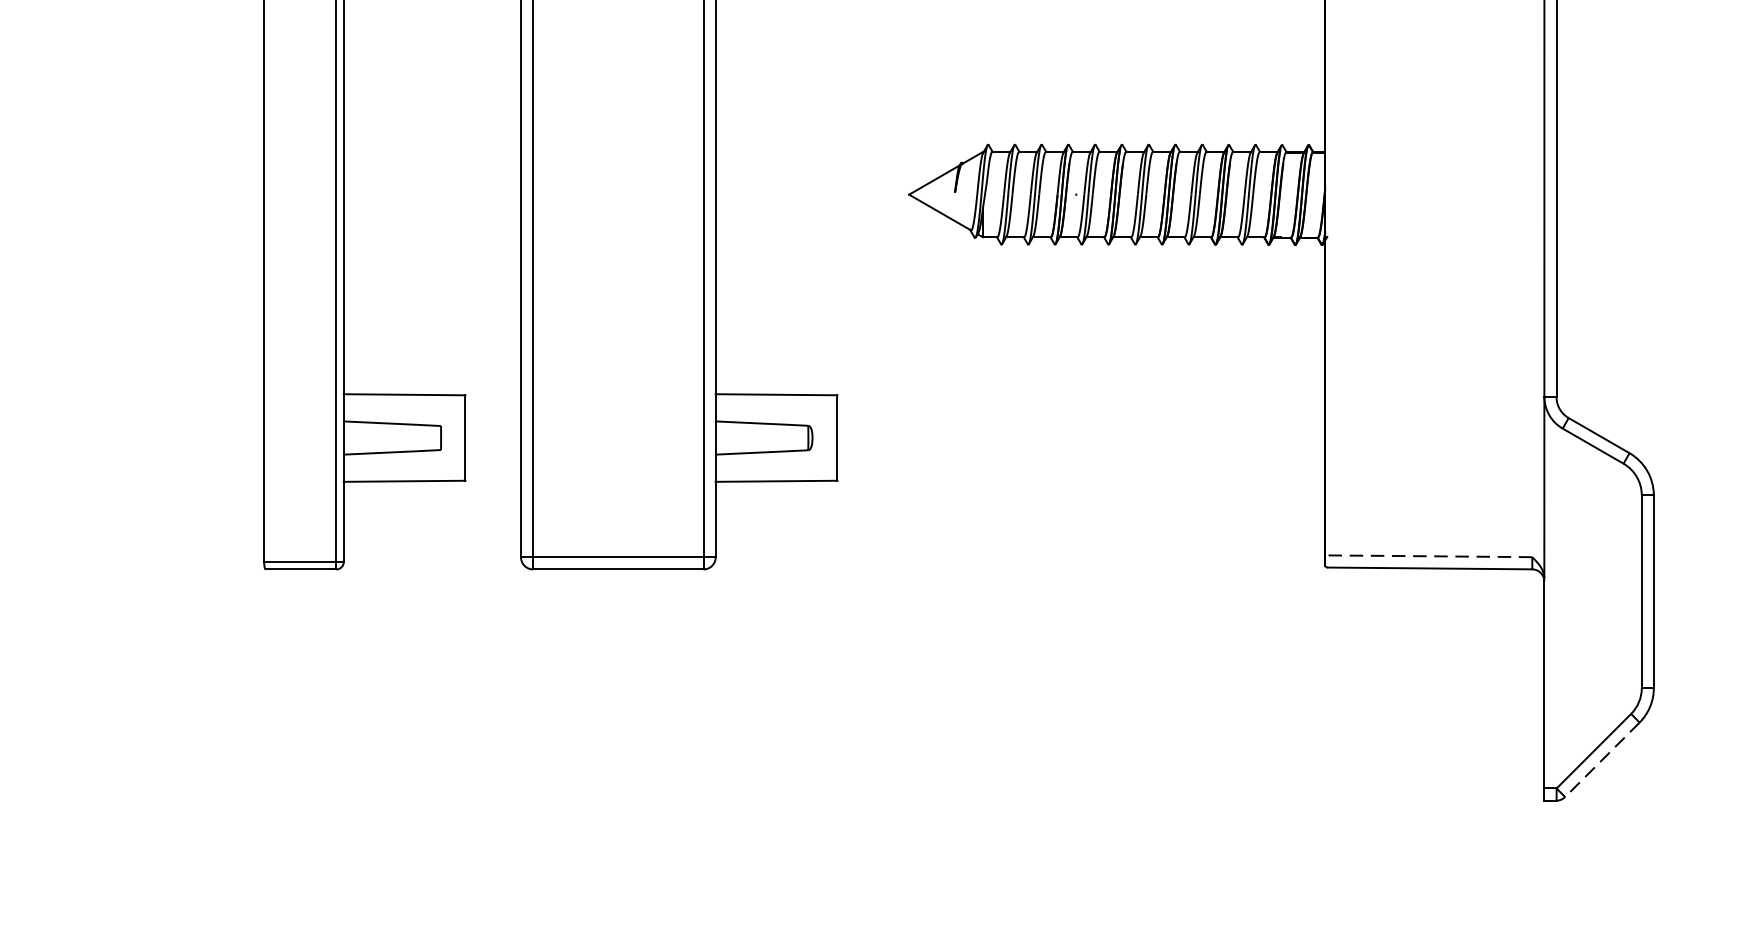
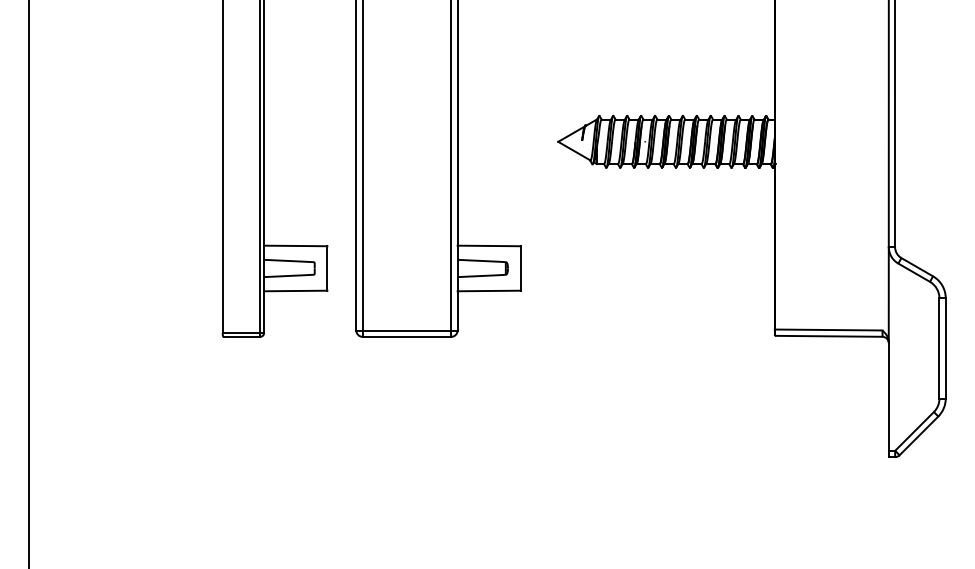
line: (1428, 557) -> (828, 330), dashed -> solid
line: (1601, 760) -> (918, 436), dashed -> solid

